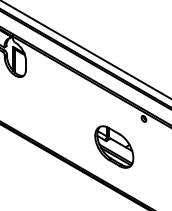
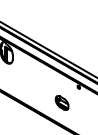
part: (113, 146) -> (61, 102), size x0.6

